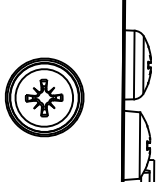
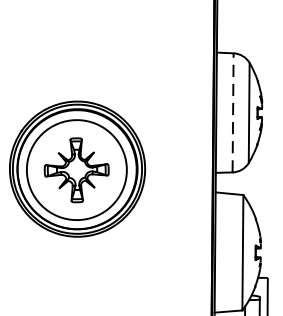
line: (134, 64) -> (233, 111), solid -> dashed

